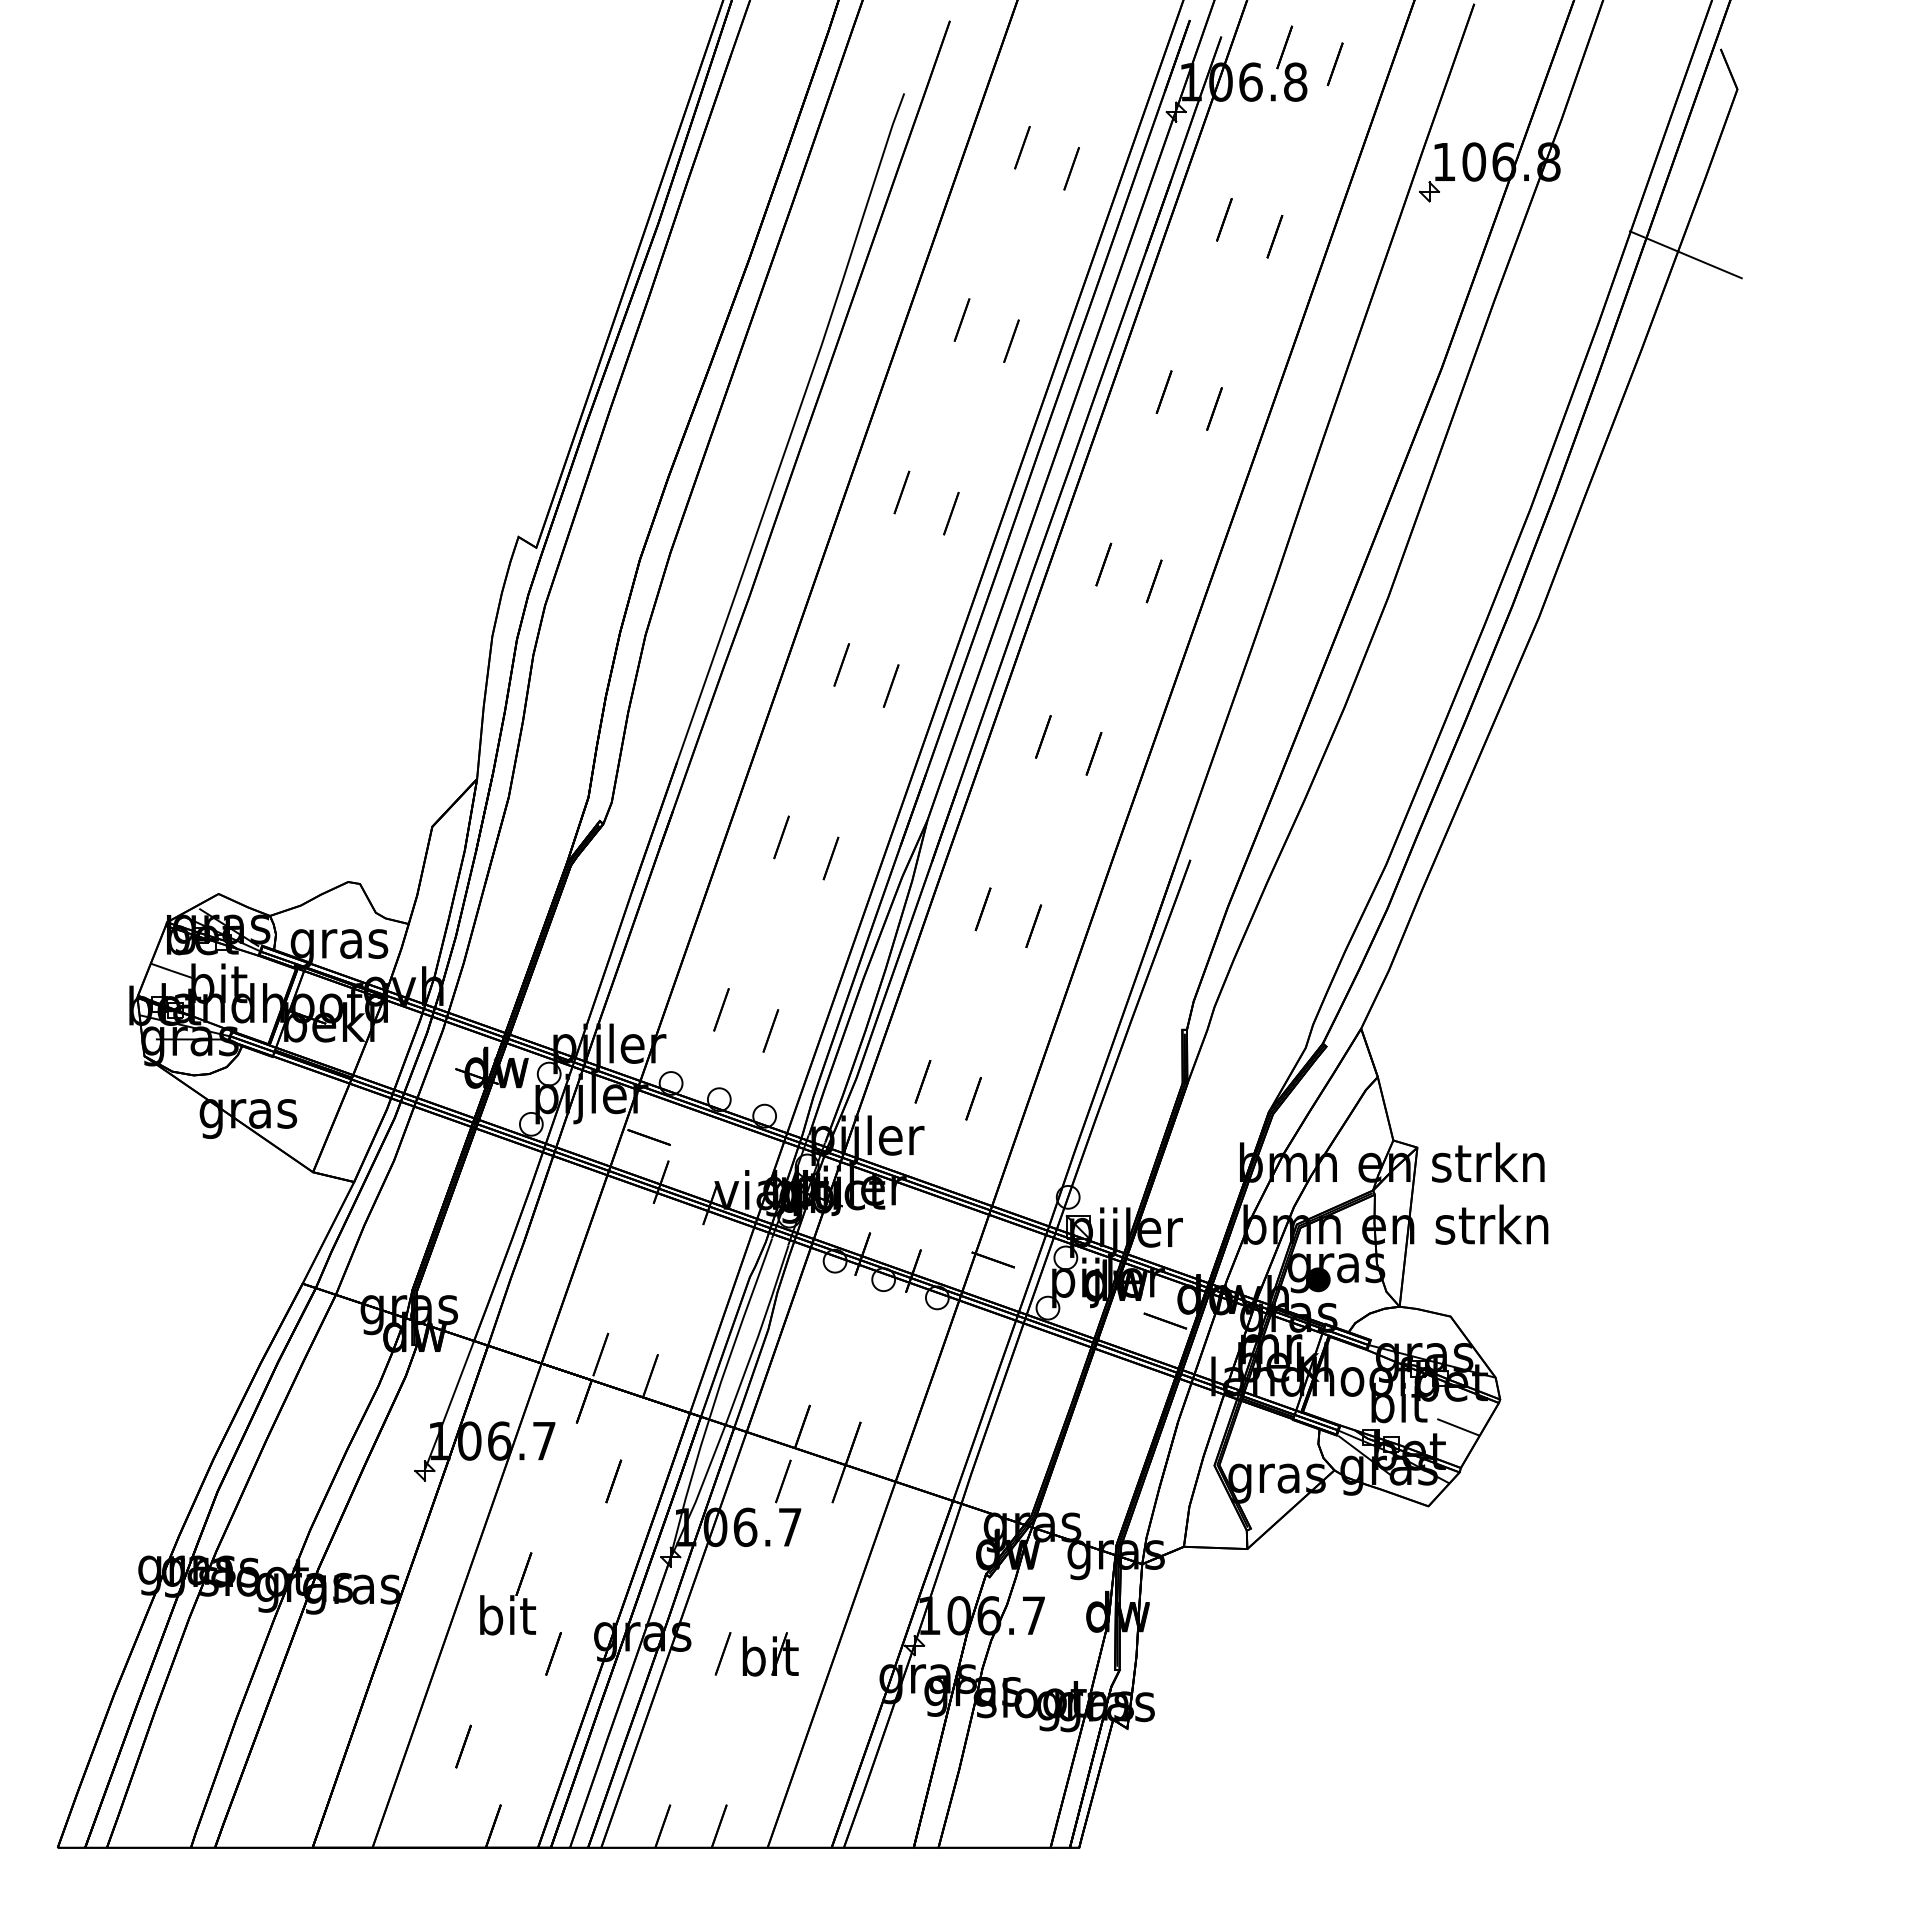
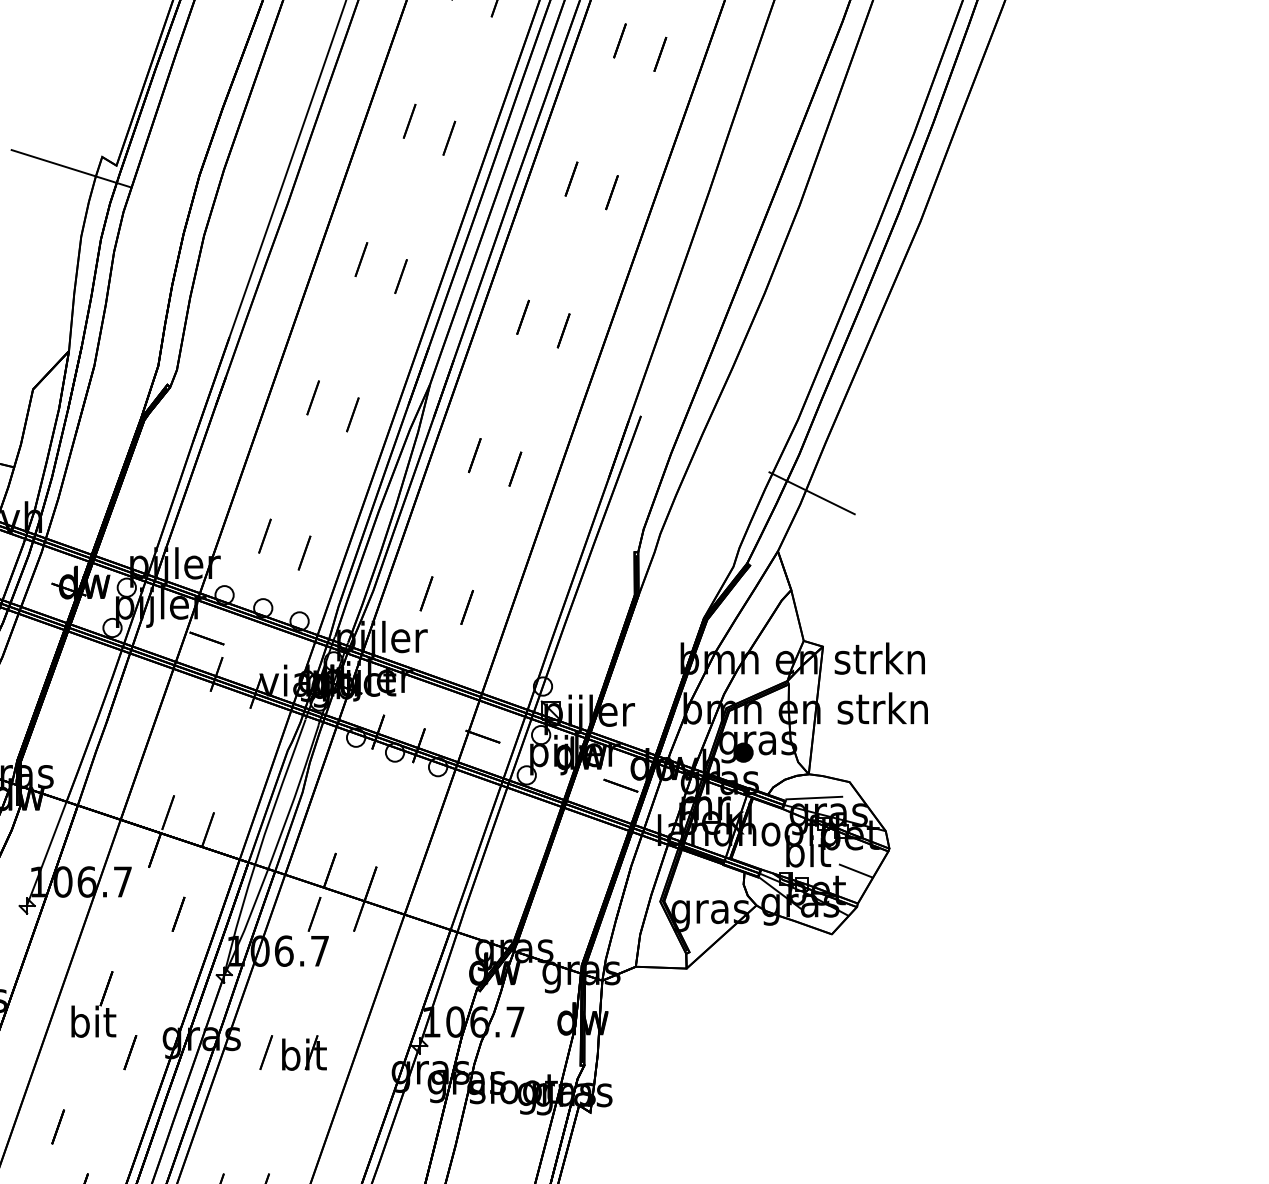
line: (479, 551) -> (70, 168), added
line: (1403, 956) -> (811, 493), added
line: (1406, 1336) -> (814, 798), added

